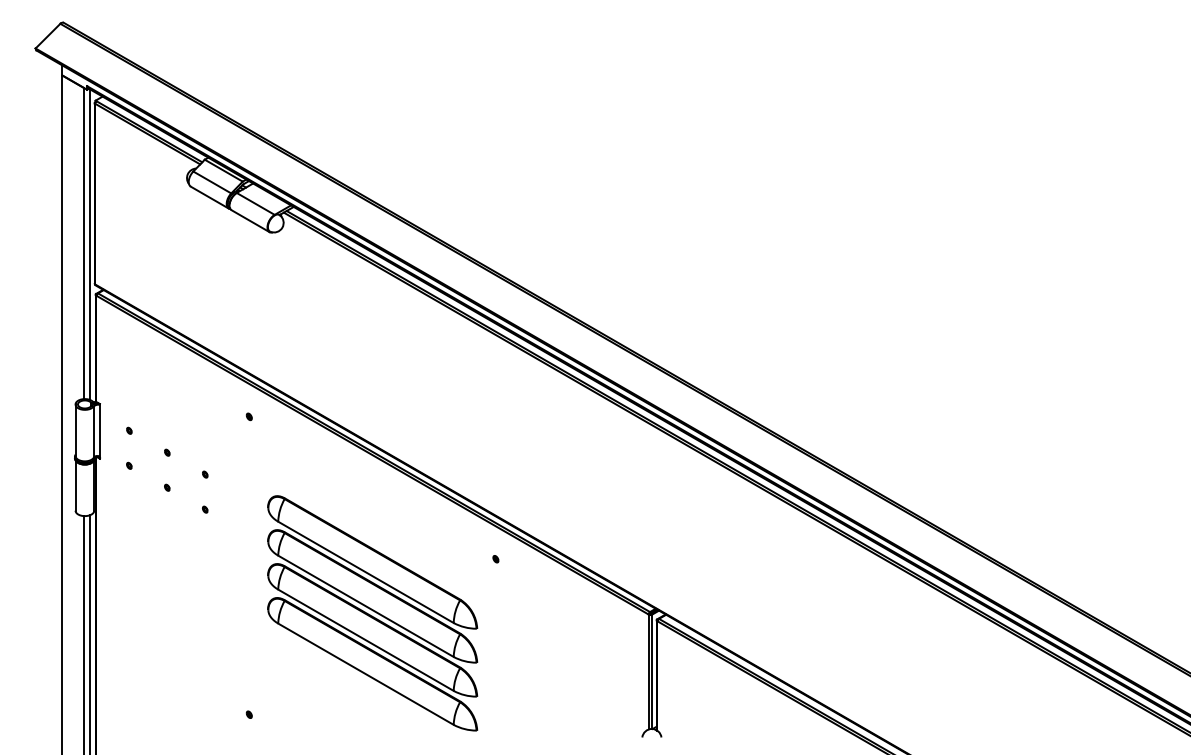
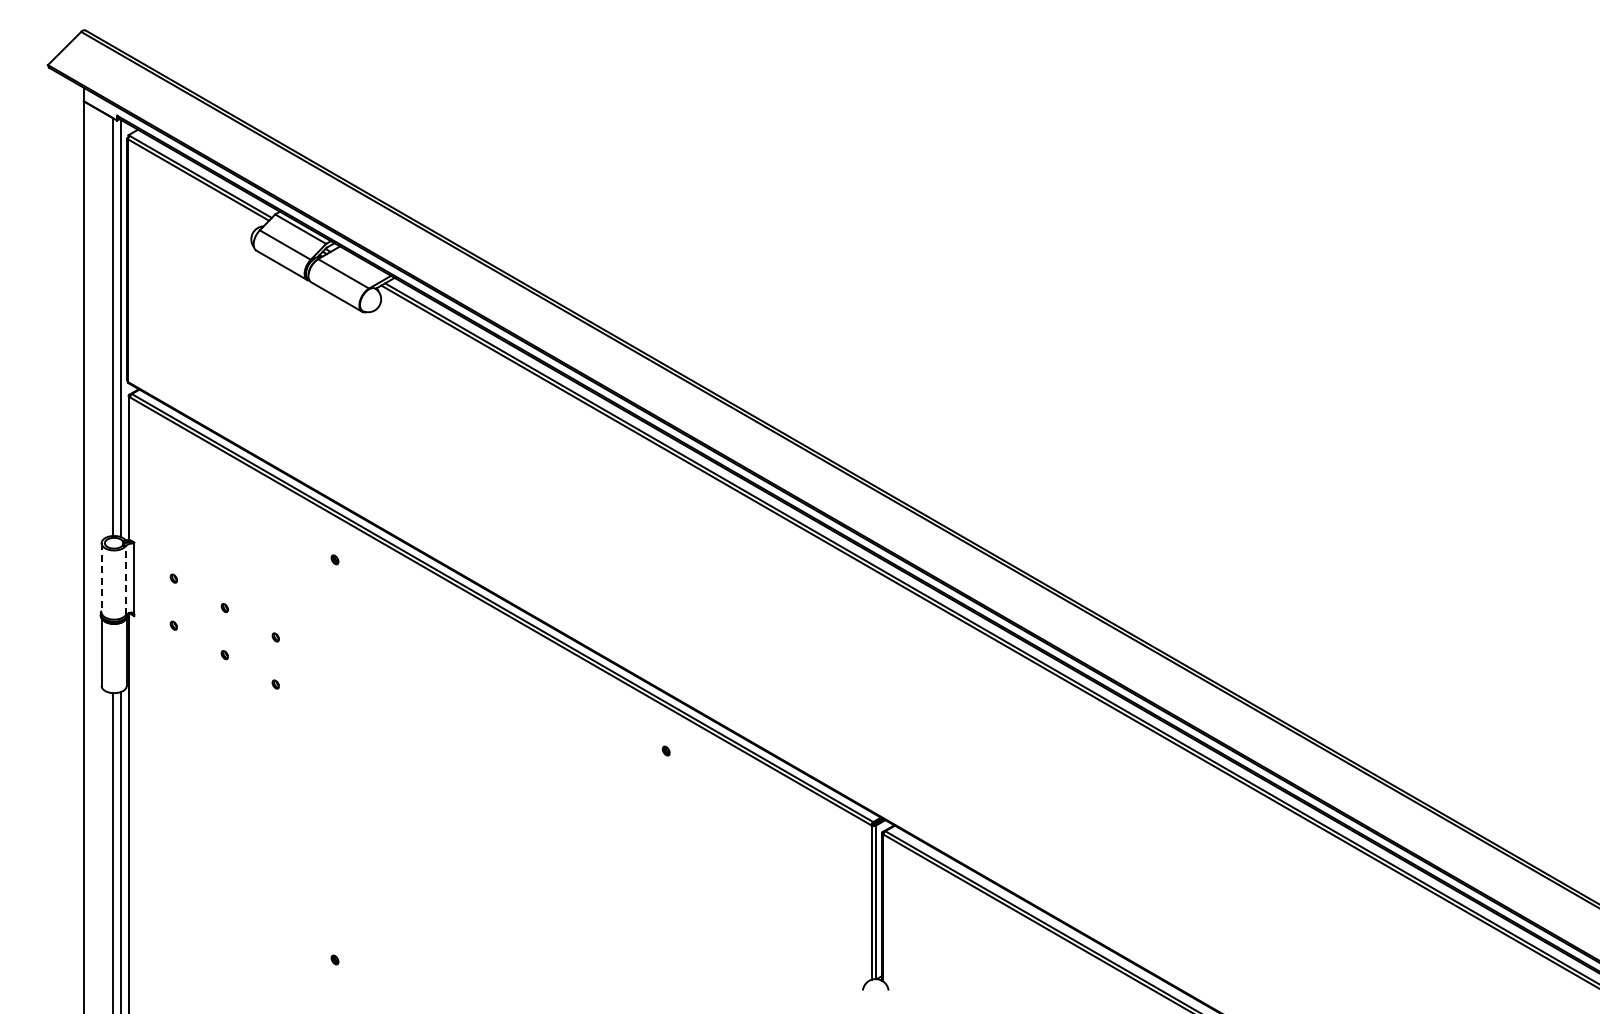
line: (75, 429) -> (101, 577), solid -> dashed
line: (93, 432) -> (125, 580), solid -> dashed
part: (372, 613) -> (500, 823), removed

